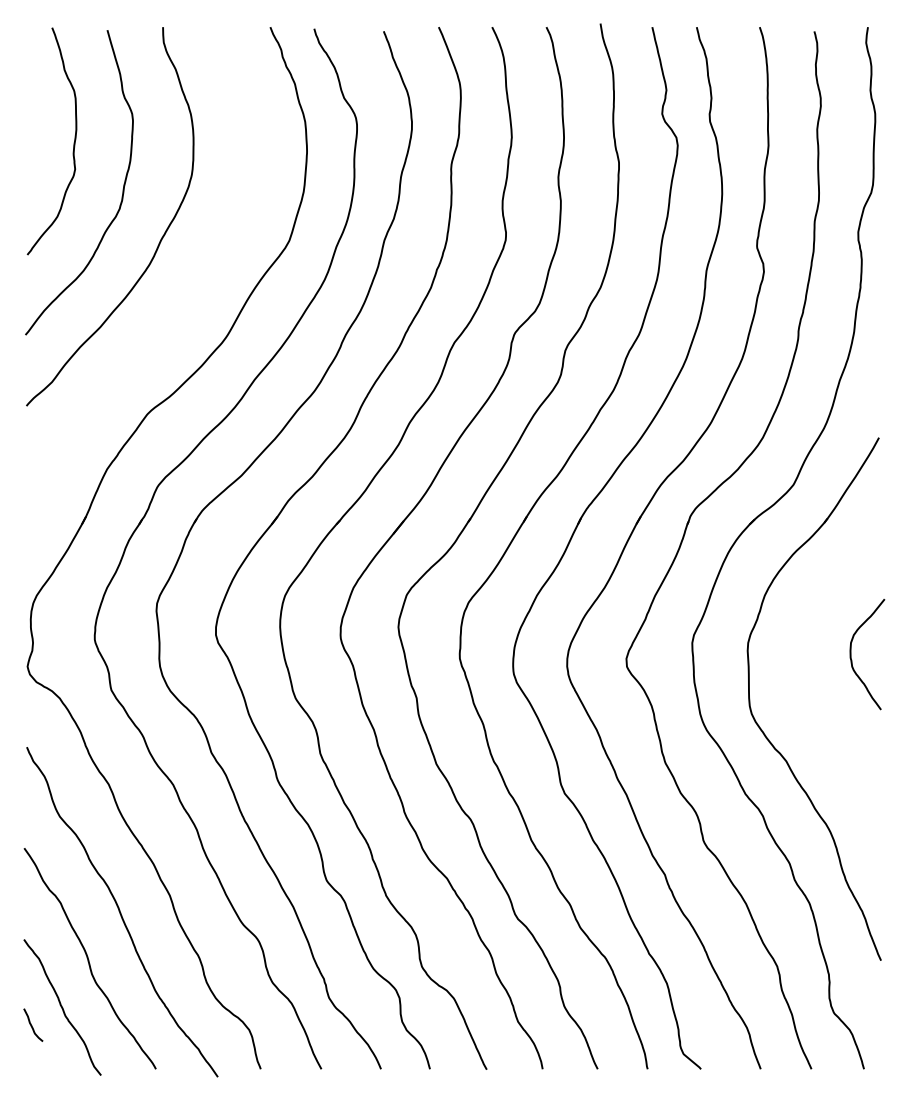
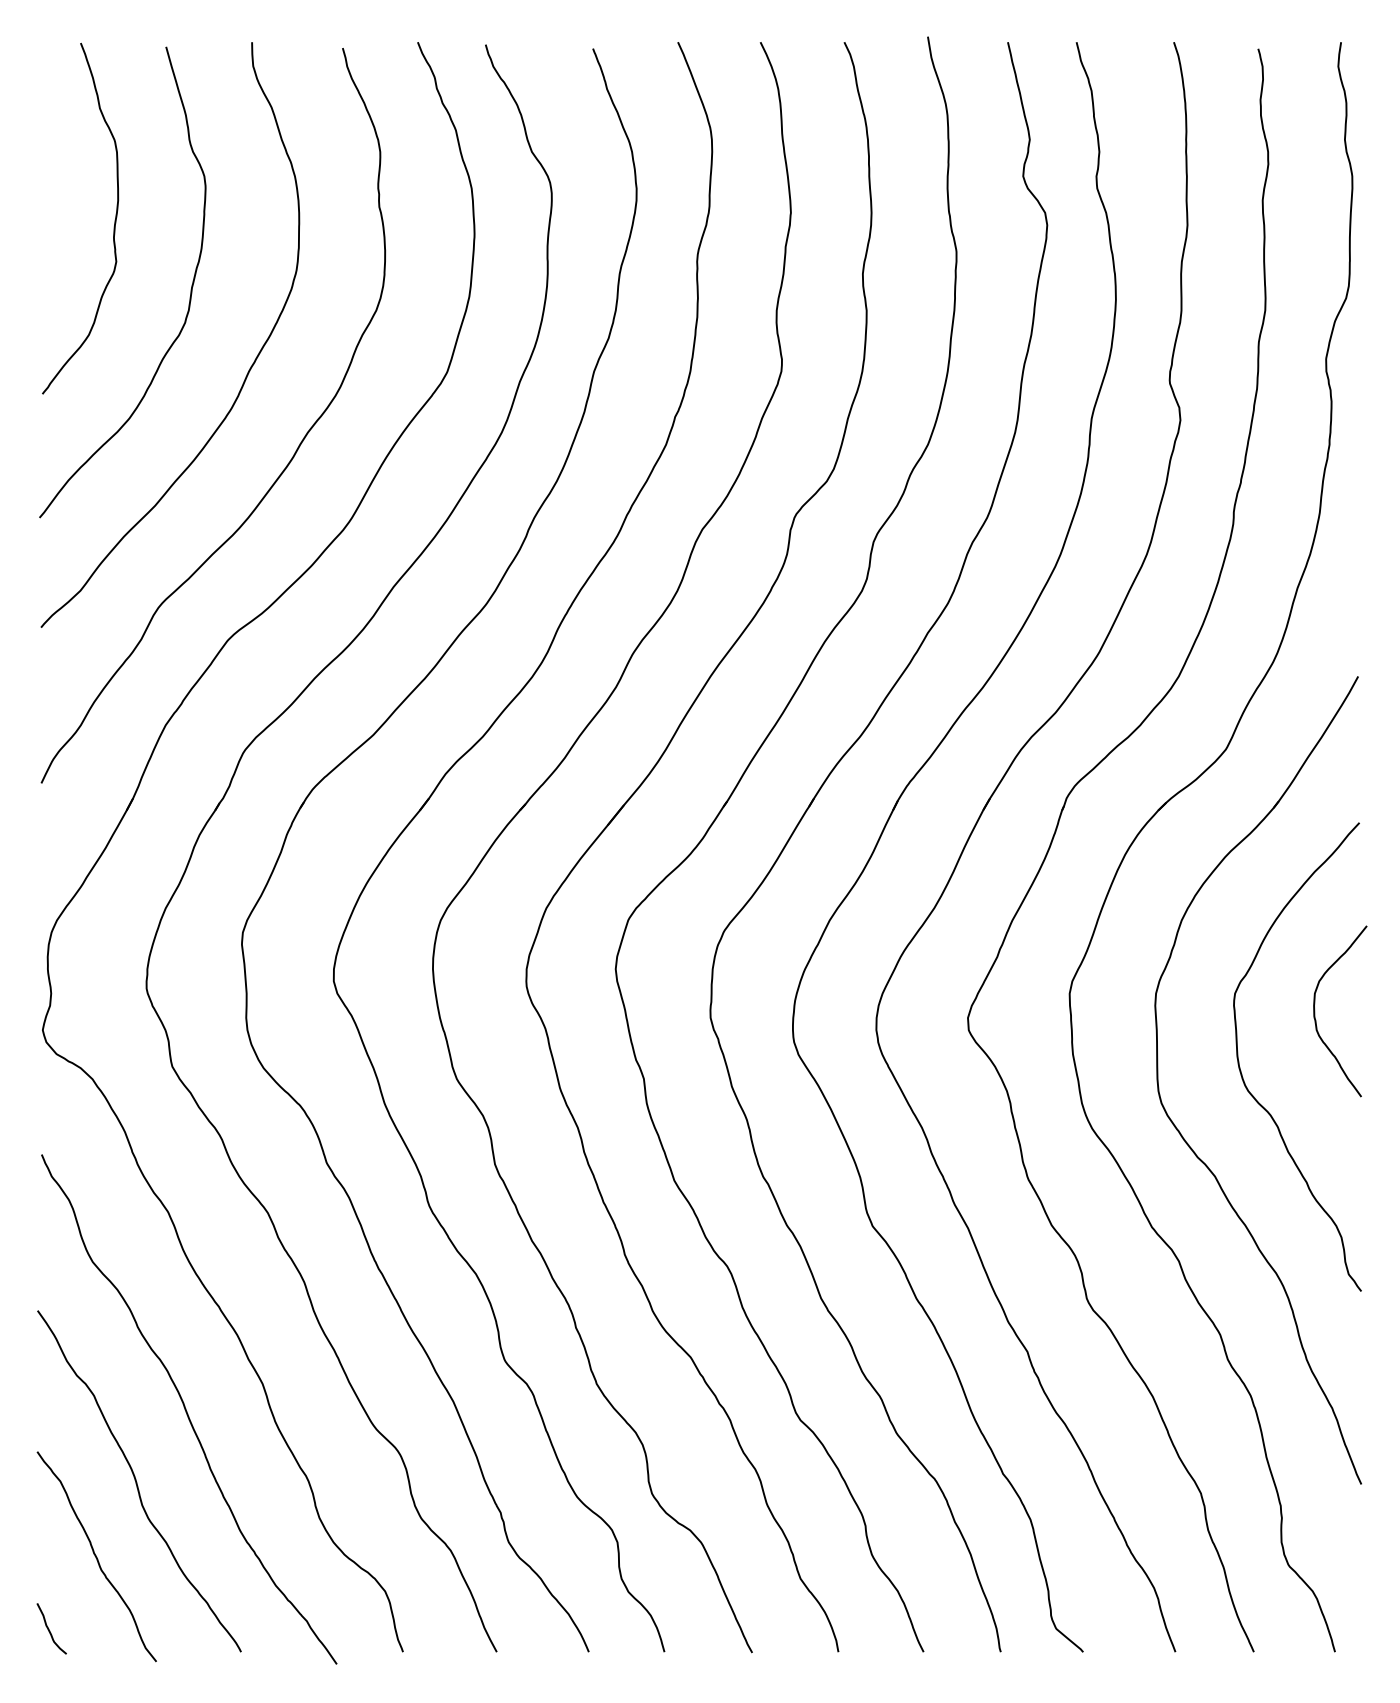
curve: (186, 298) -> (288, 461), added
curve: (804, 694) -> (1243, 1073), added
curve: (32, 1025) -> (50, 1629), moved

